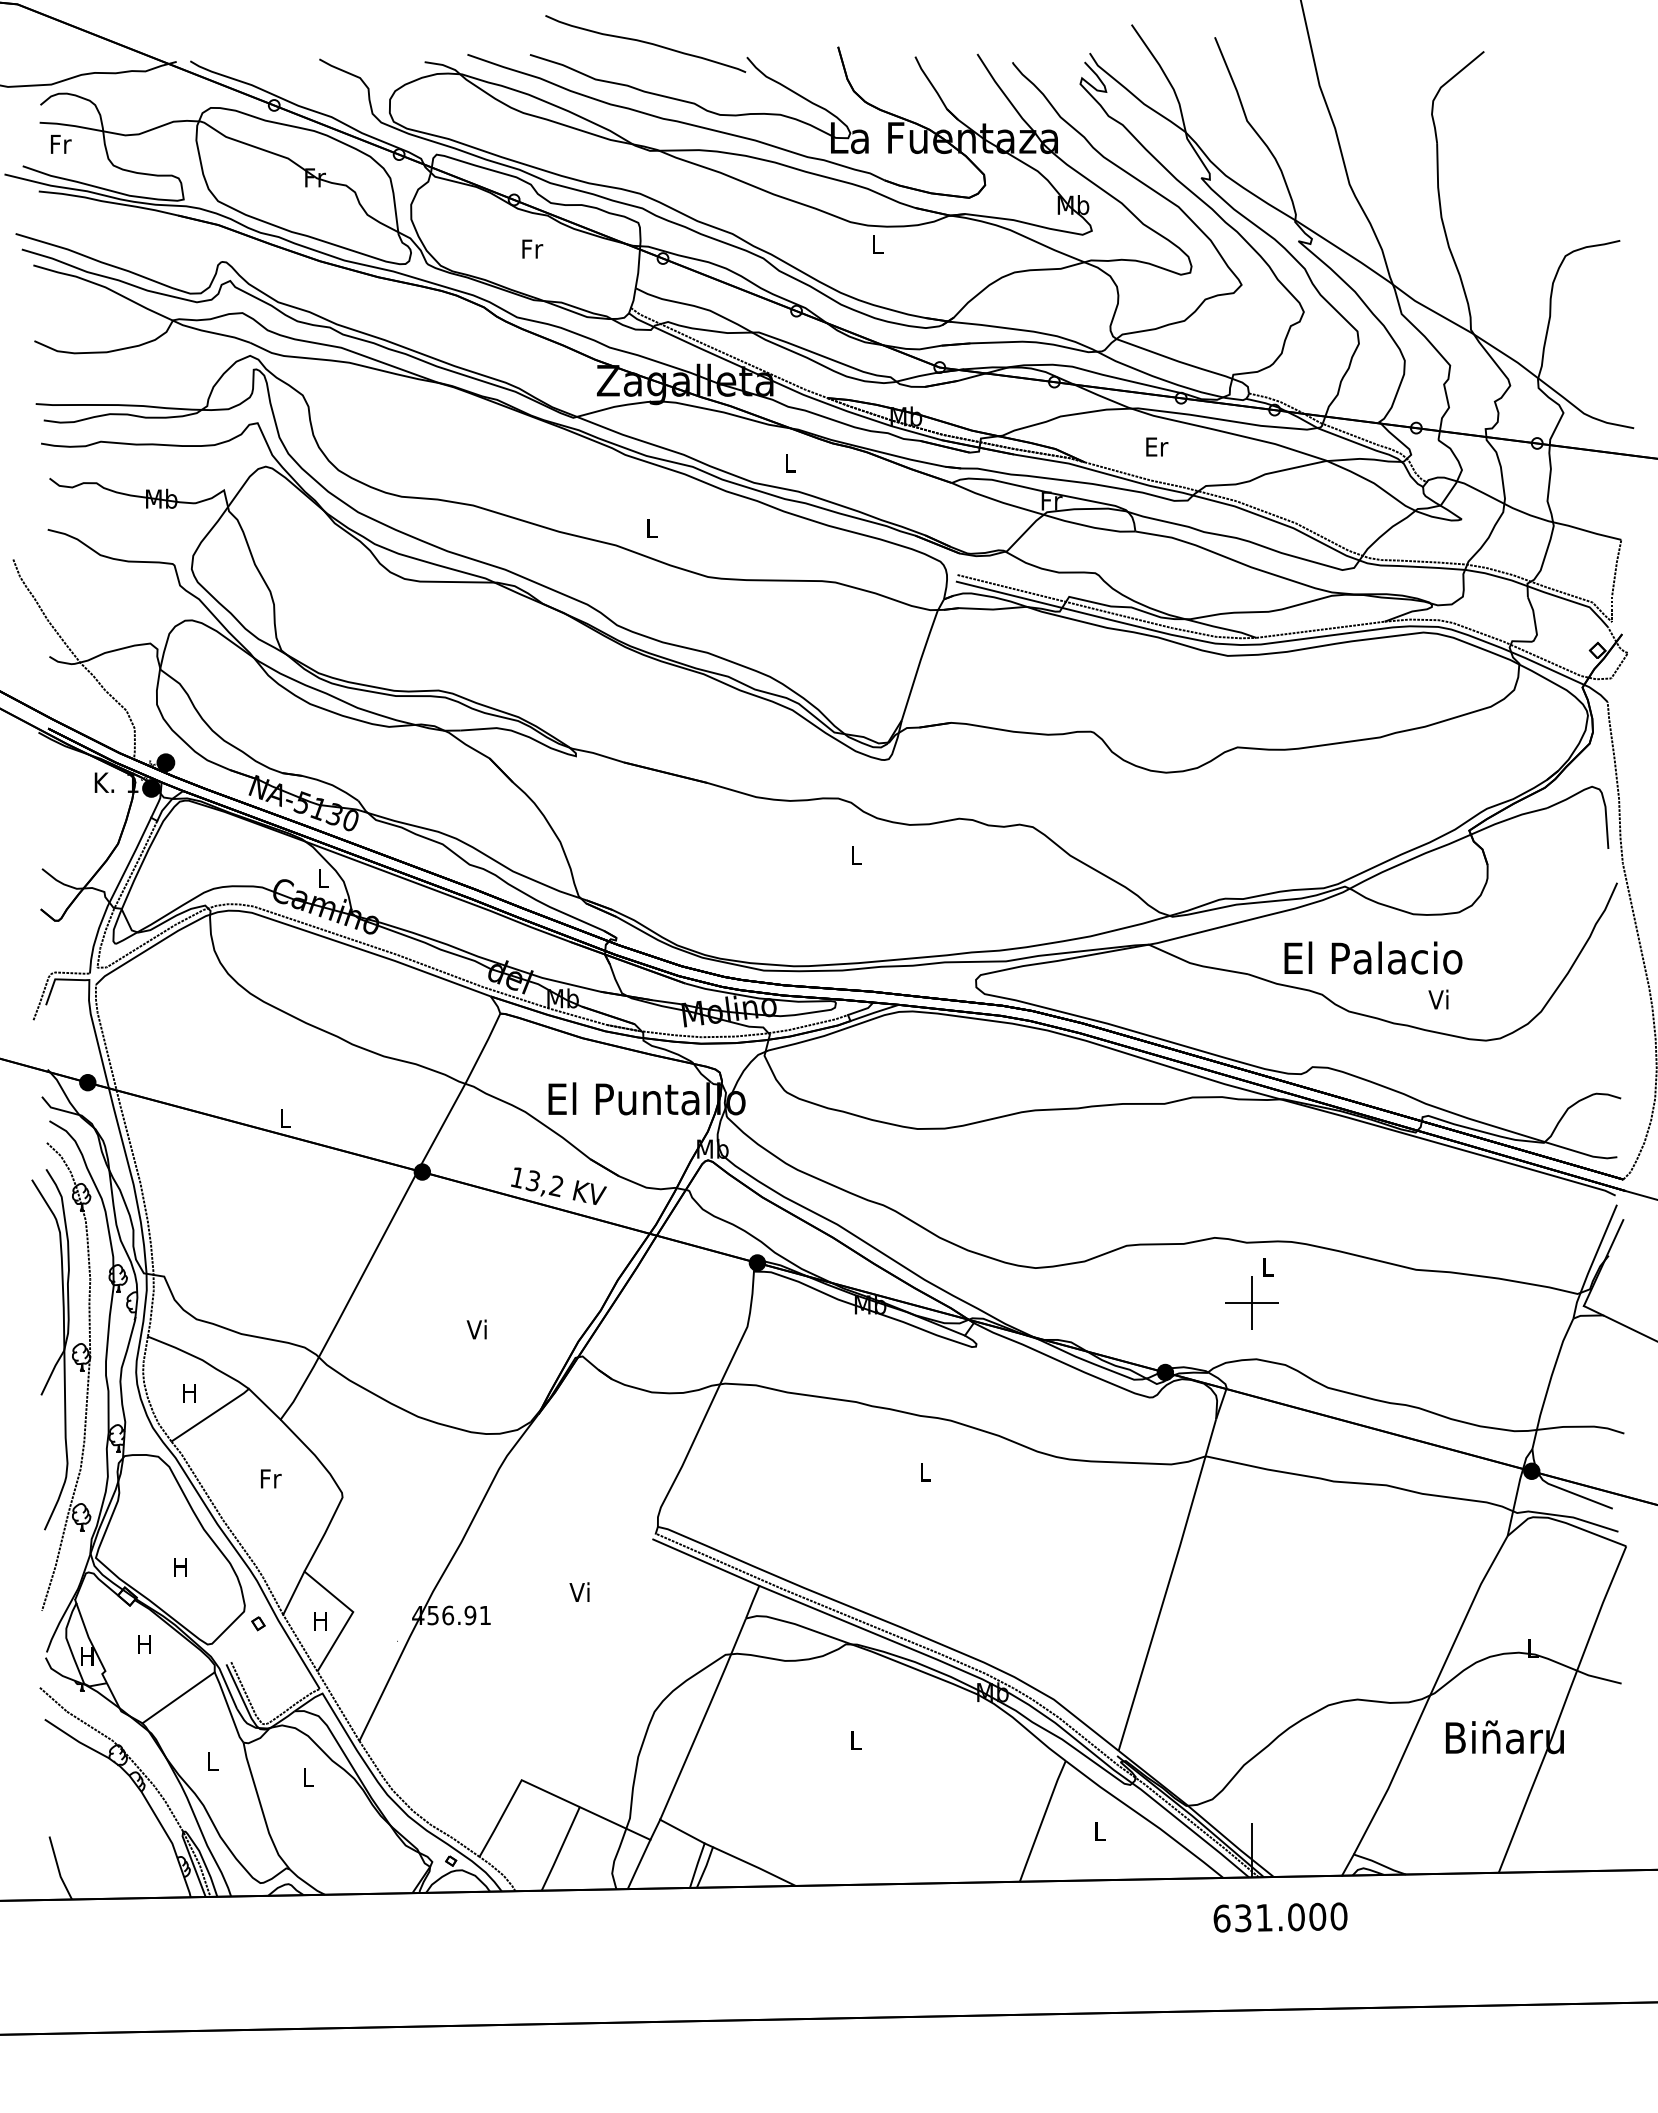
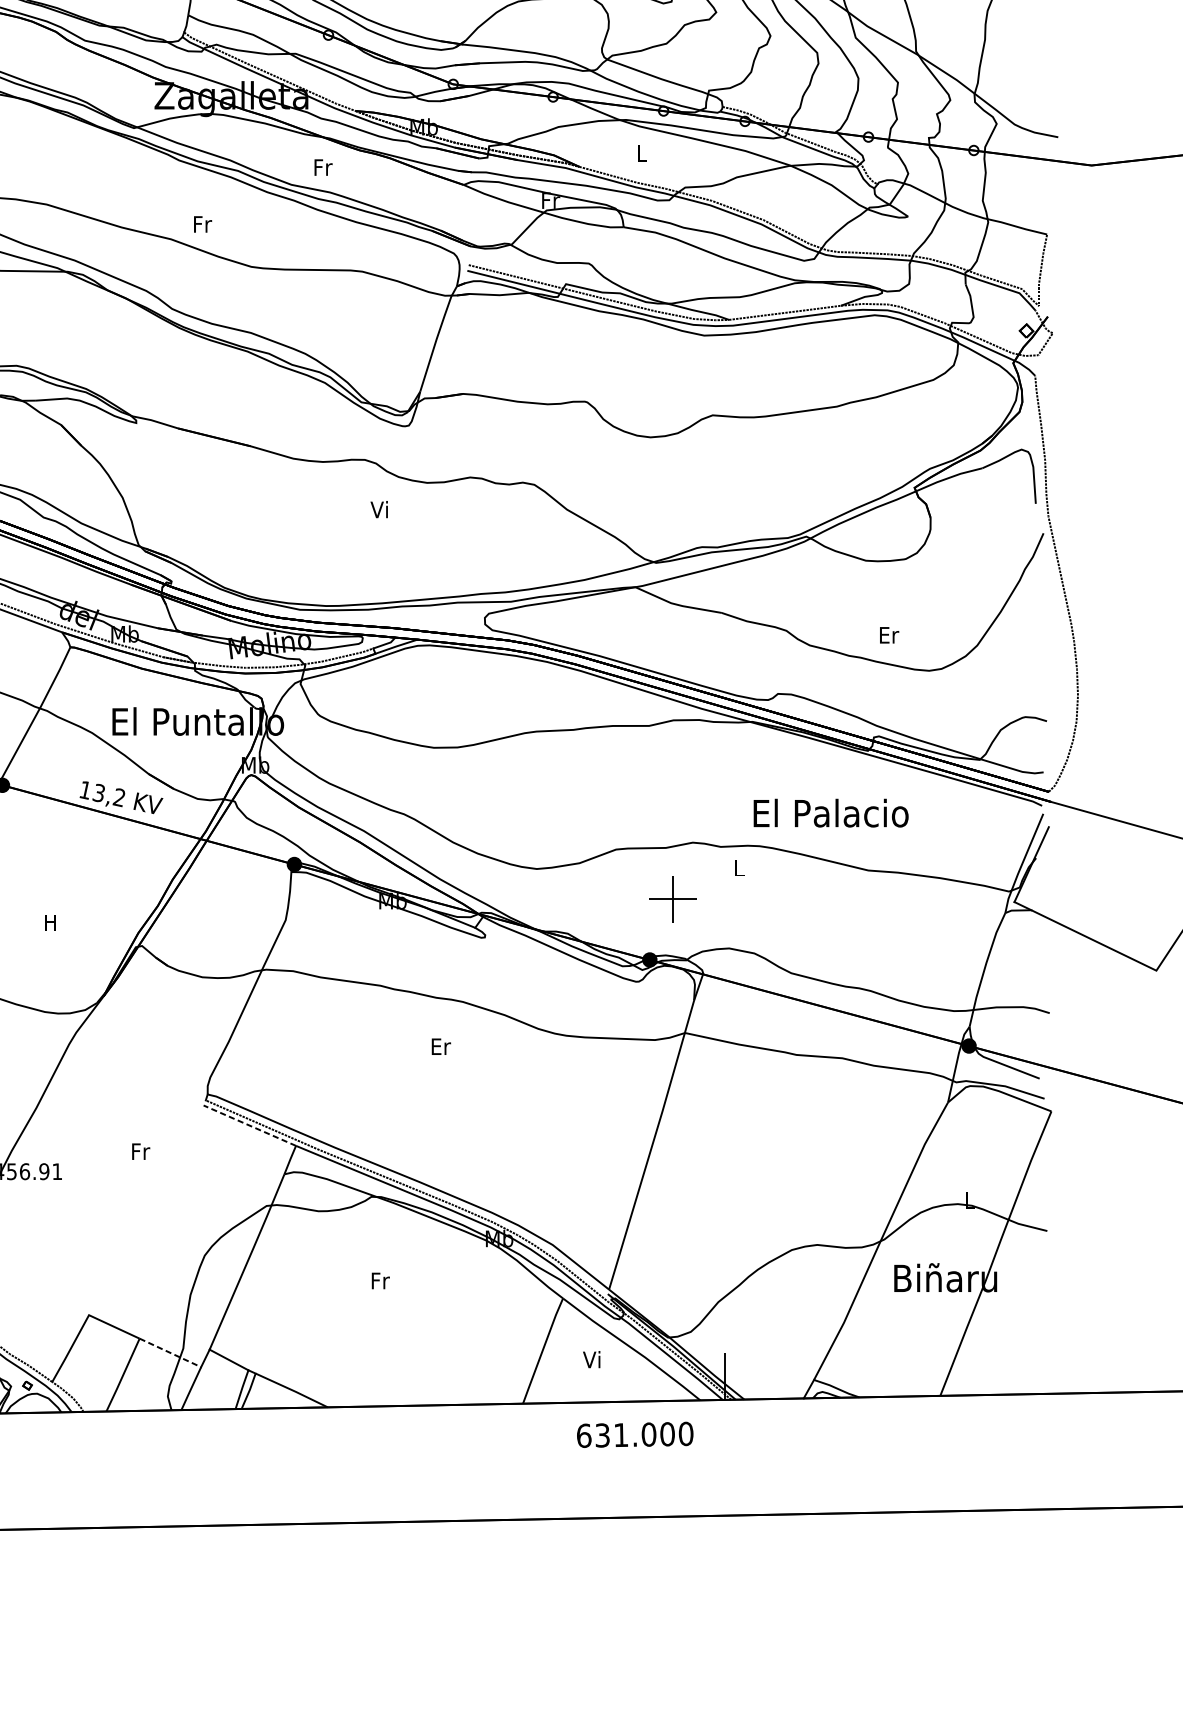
text: (1157, 446) -> (642, 153), Er -> L
text: (790, 462) -> (323, 167), L -> Fr
text: (652, 527) -> (202, 223), L -> Fr
text: (854, 855) -> (378, 509), L -> Vi
text: (1373, 957) -> (831, 812), moved
text: (1439, 999) -> (888, 634), Vi -> Er
part: (1251, 1302) -> (672, 898), moved
text: (476, 1329) -> (49, 922), Vi -> H
text: (926, 1471) -> (441, 1046), L -> Er
line: (706, 1562) -> (250, 1125), solid -> dashed
text: (580, 1591) -> (140, 1150), Vi -> Fr
text: (856, 1740) -> (380, 1280), L -> Fr
line: (615, 1823) -> (170, 1352), solid -> dashed
text: (1098, 1830) -> (591, 1359), L -> Vi
text: (1280, 1917) -> (635, 1434), moved

